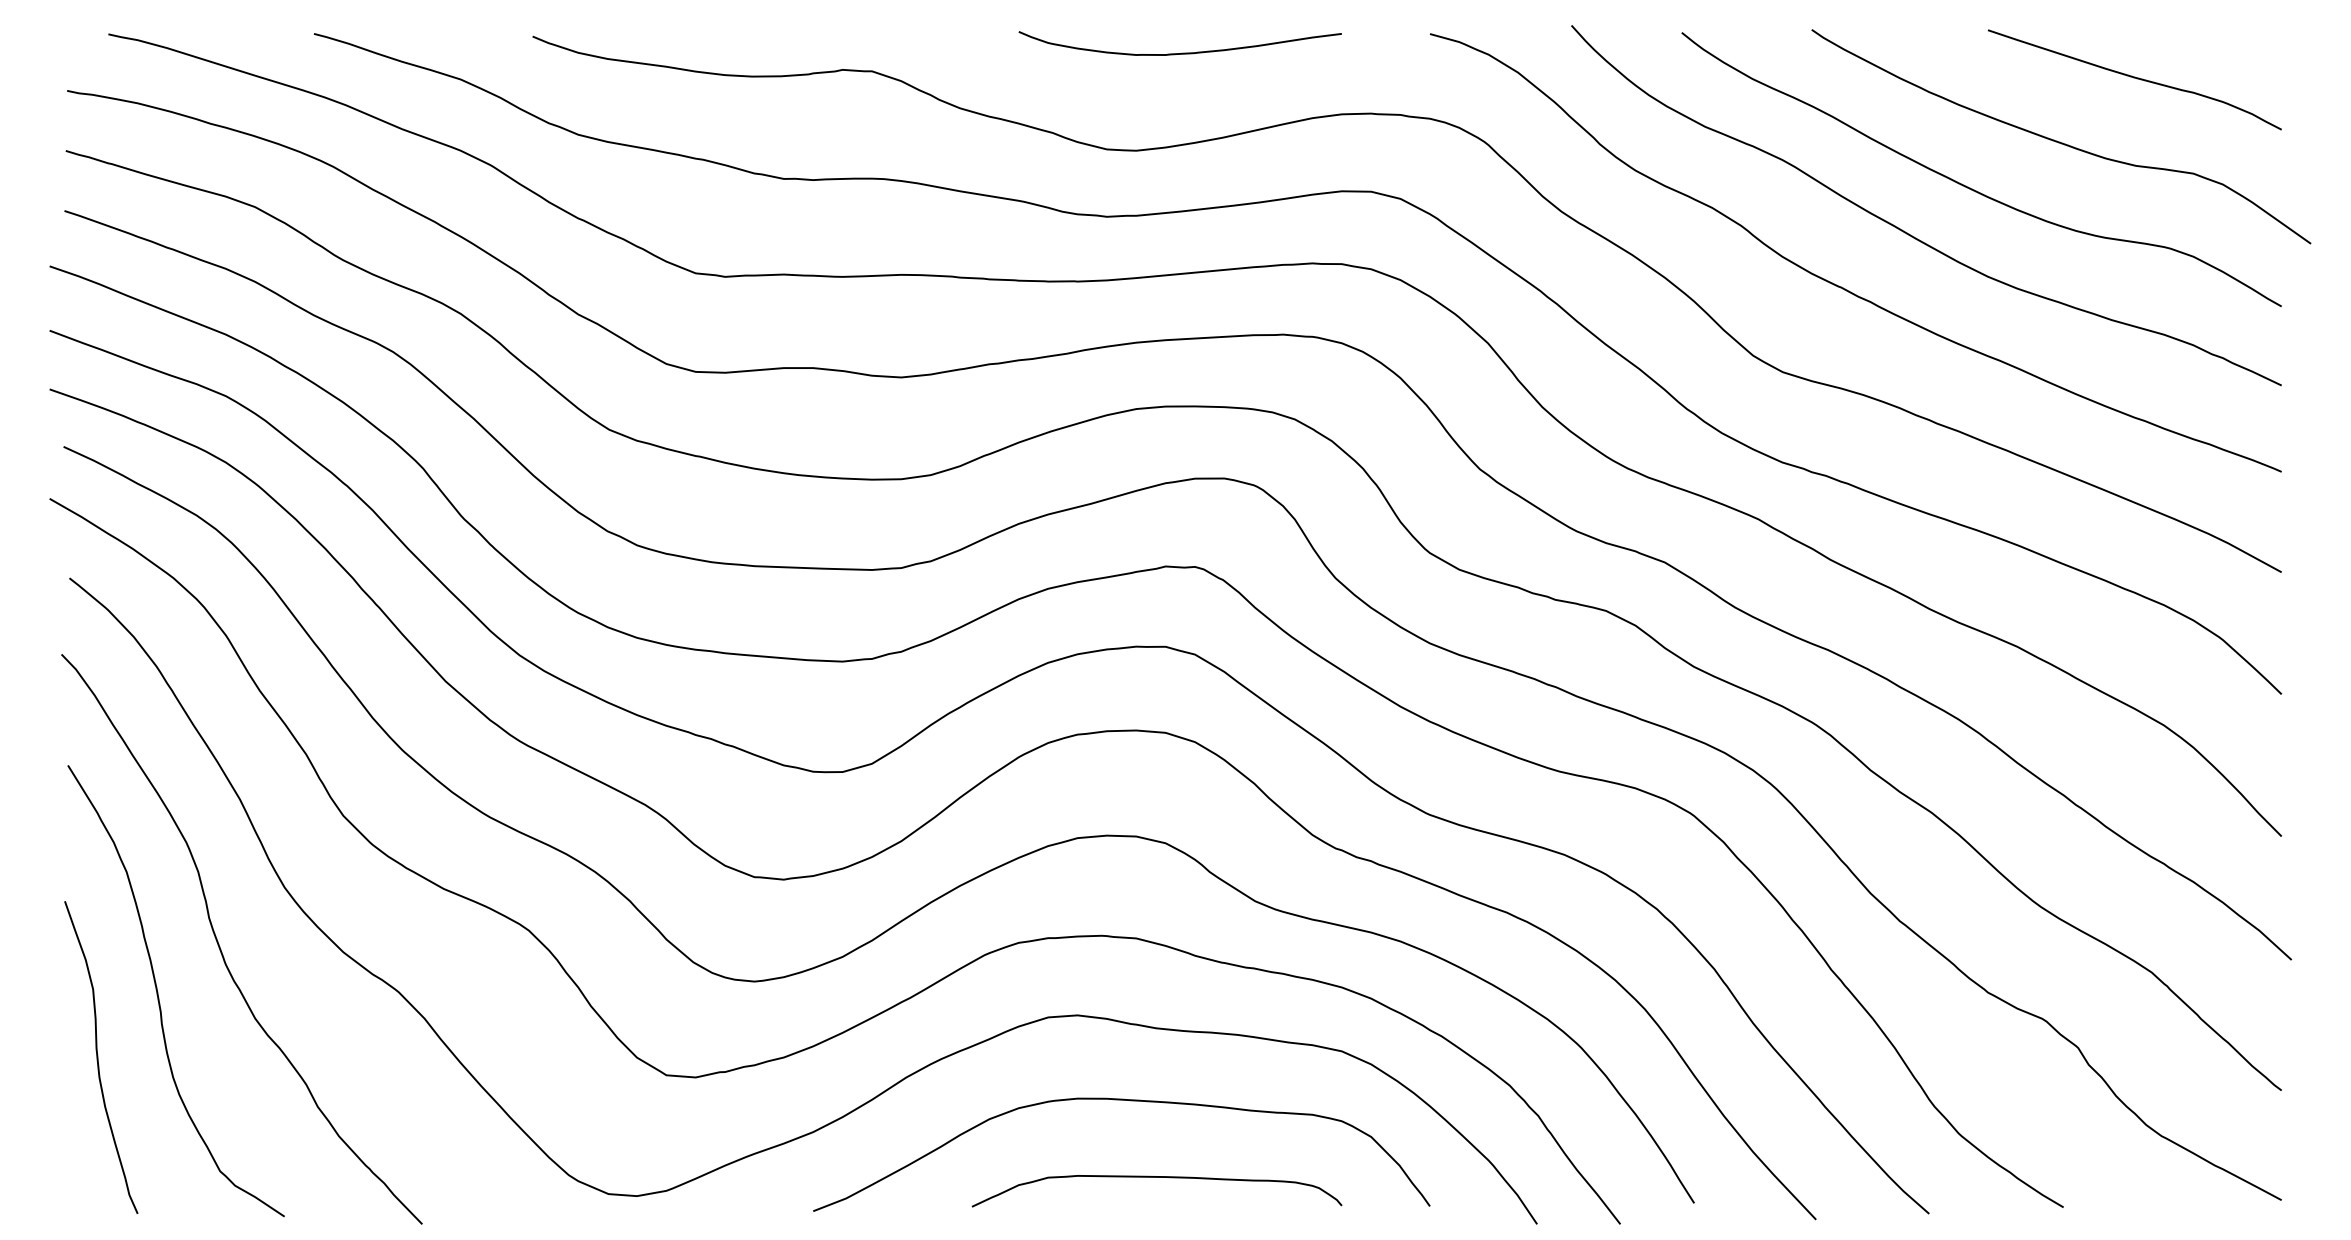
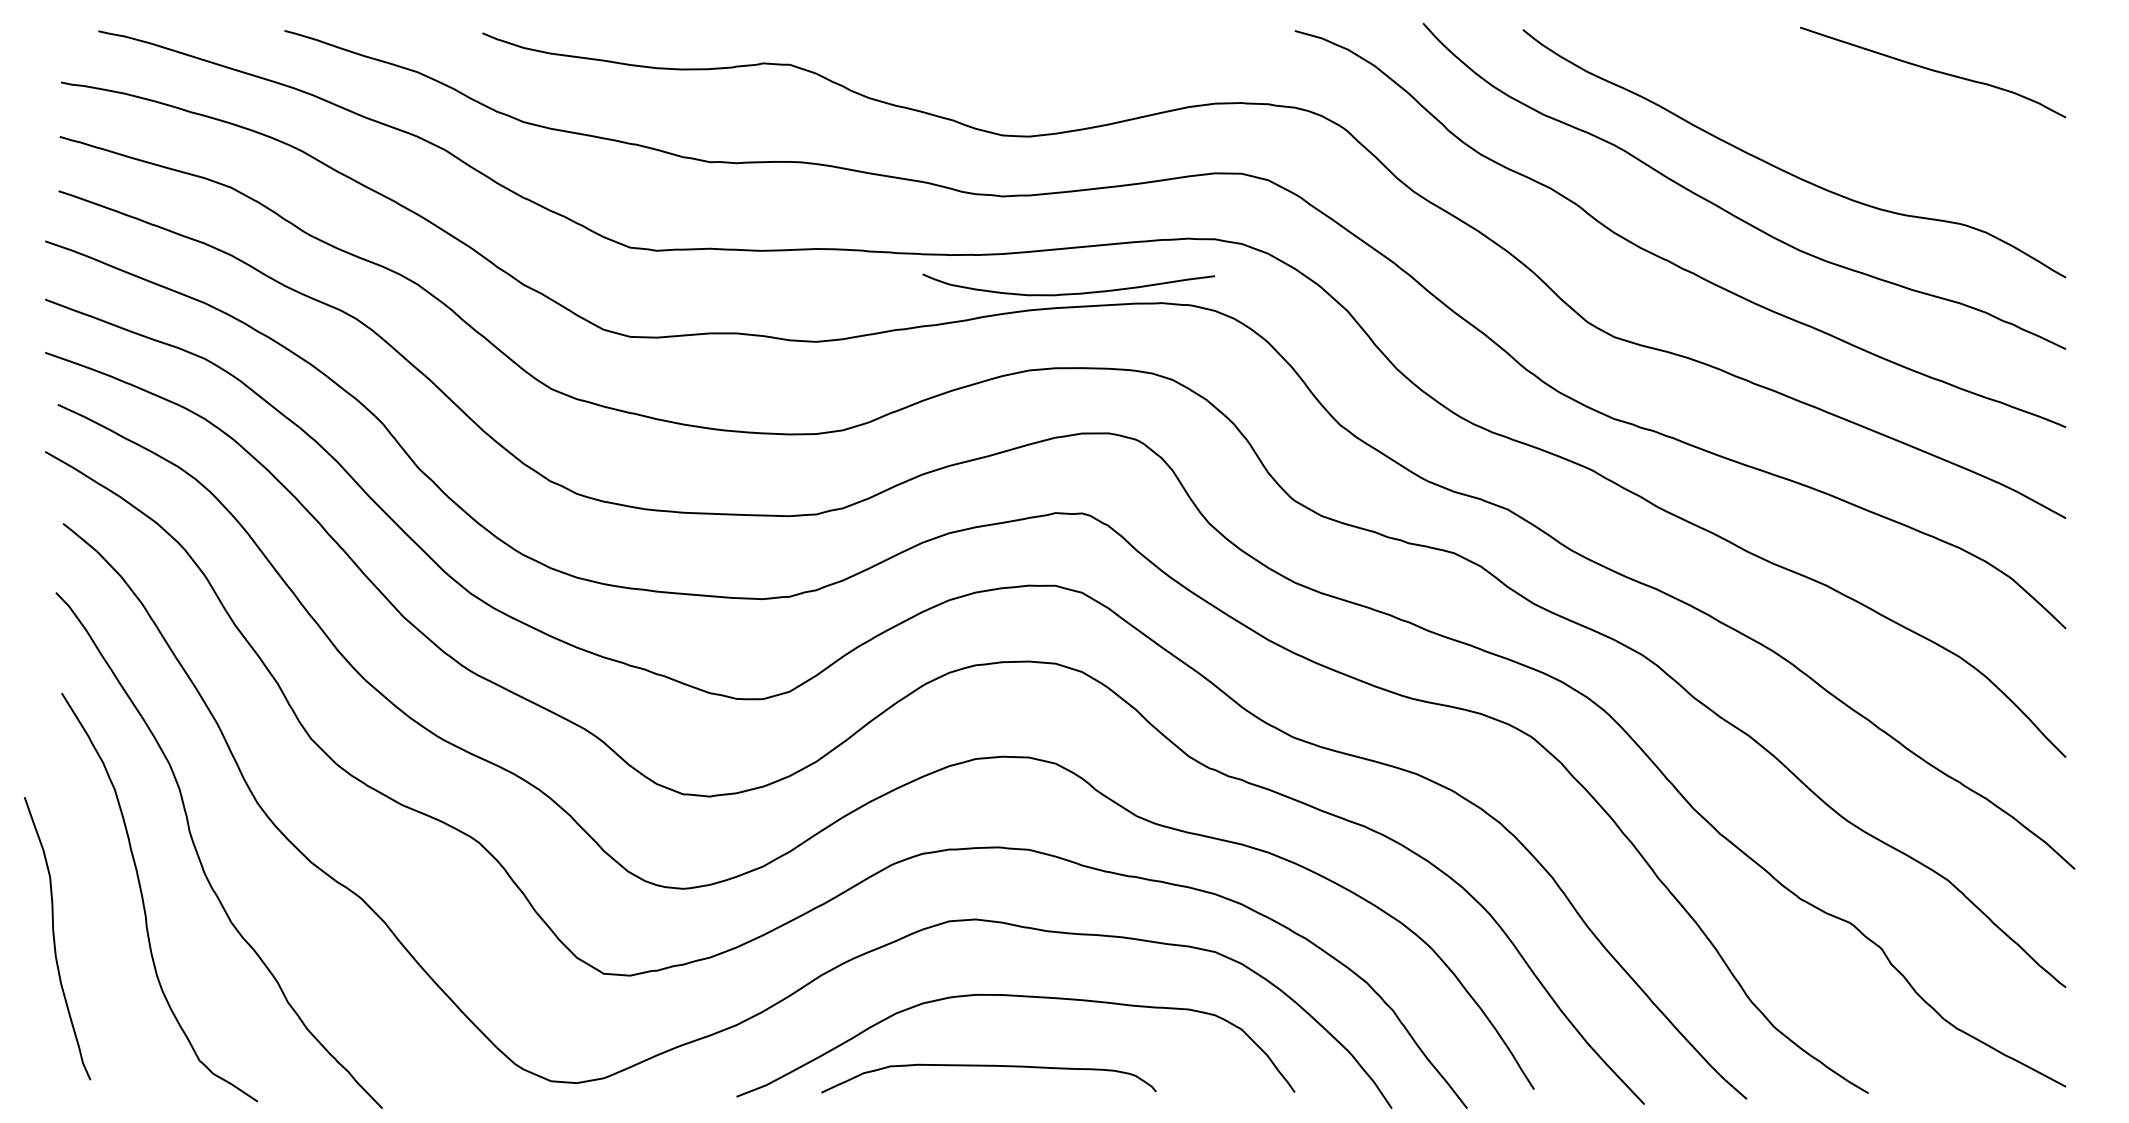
curve: (1181, 52) -> (1069, 293), moved
curve: (2059, 141) -> (1864, 128), removed
curve: (98, 1057) -> (54, 938), moved
curve: (1156, 1177) -> (988, 1066), moved

